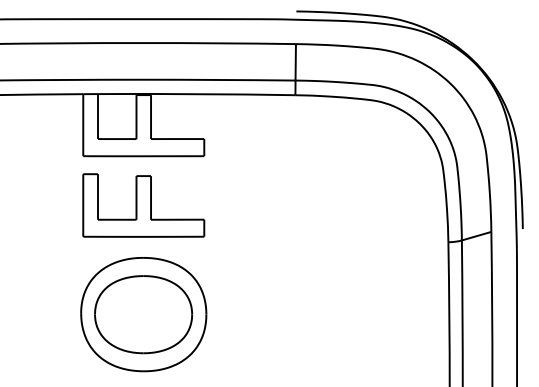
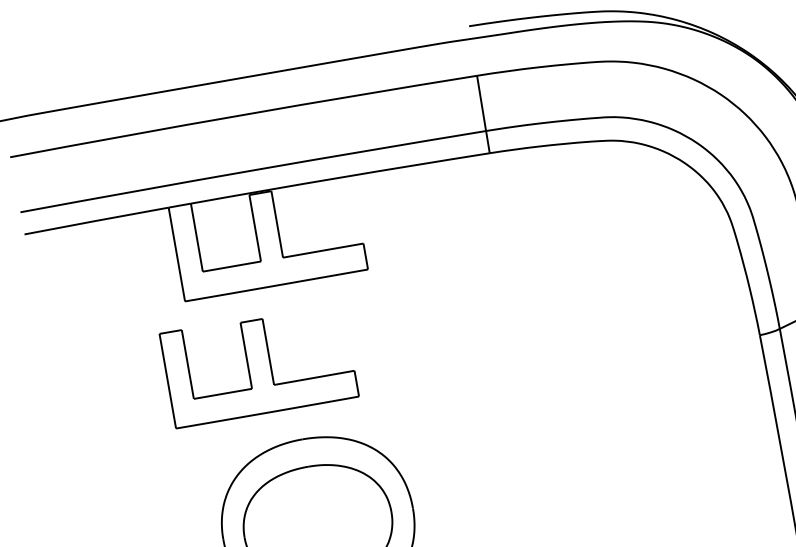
part: (143, 205) -> (258, 365), moved

